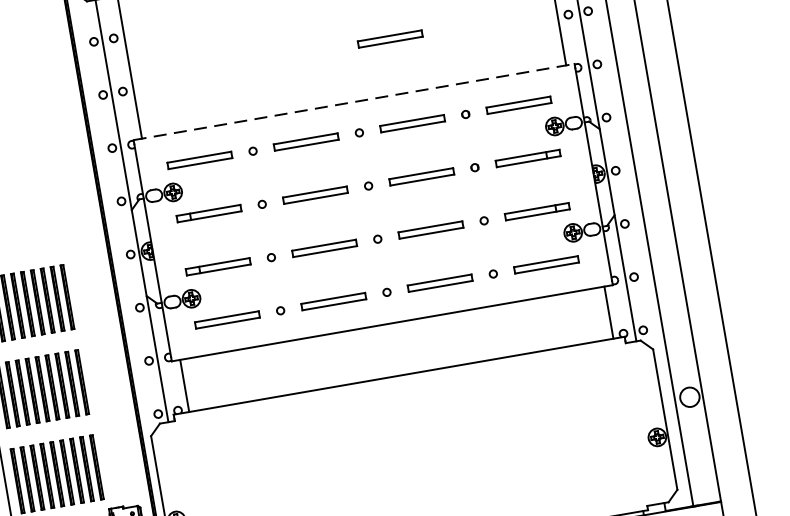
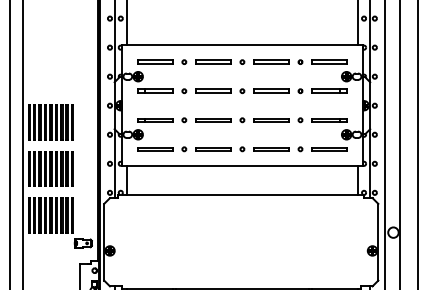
line: (390, 37) -> (267, 14), removed
line: (354, 102) -> (242, 45), dashed -> solid

